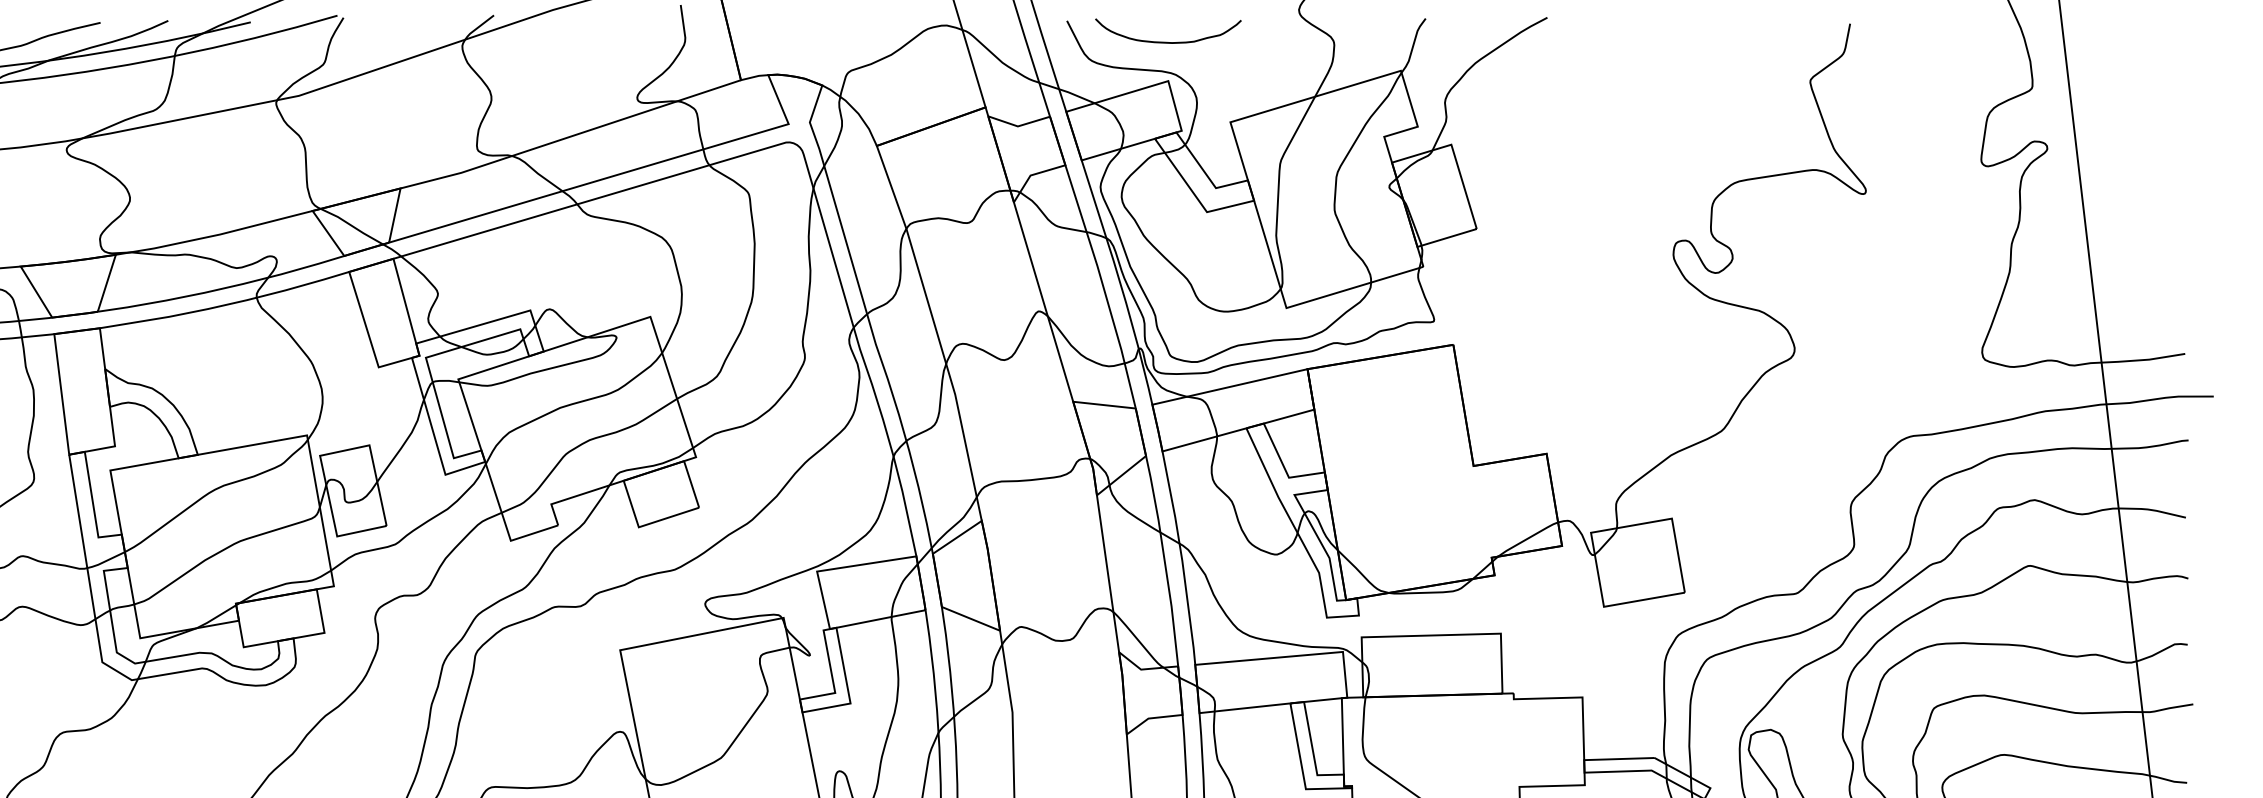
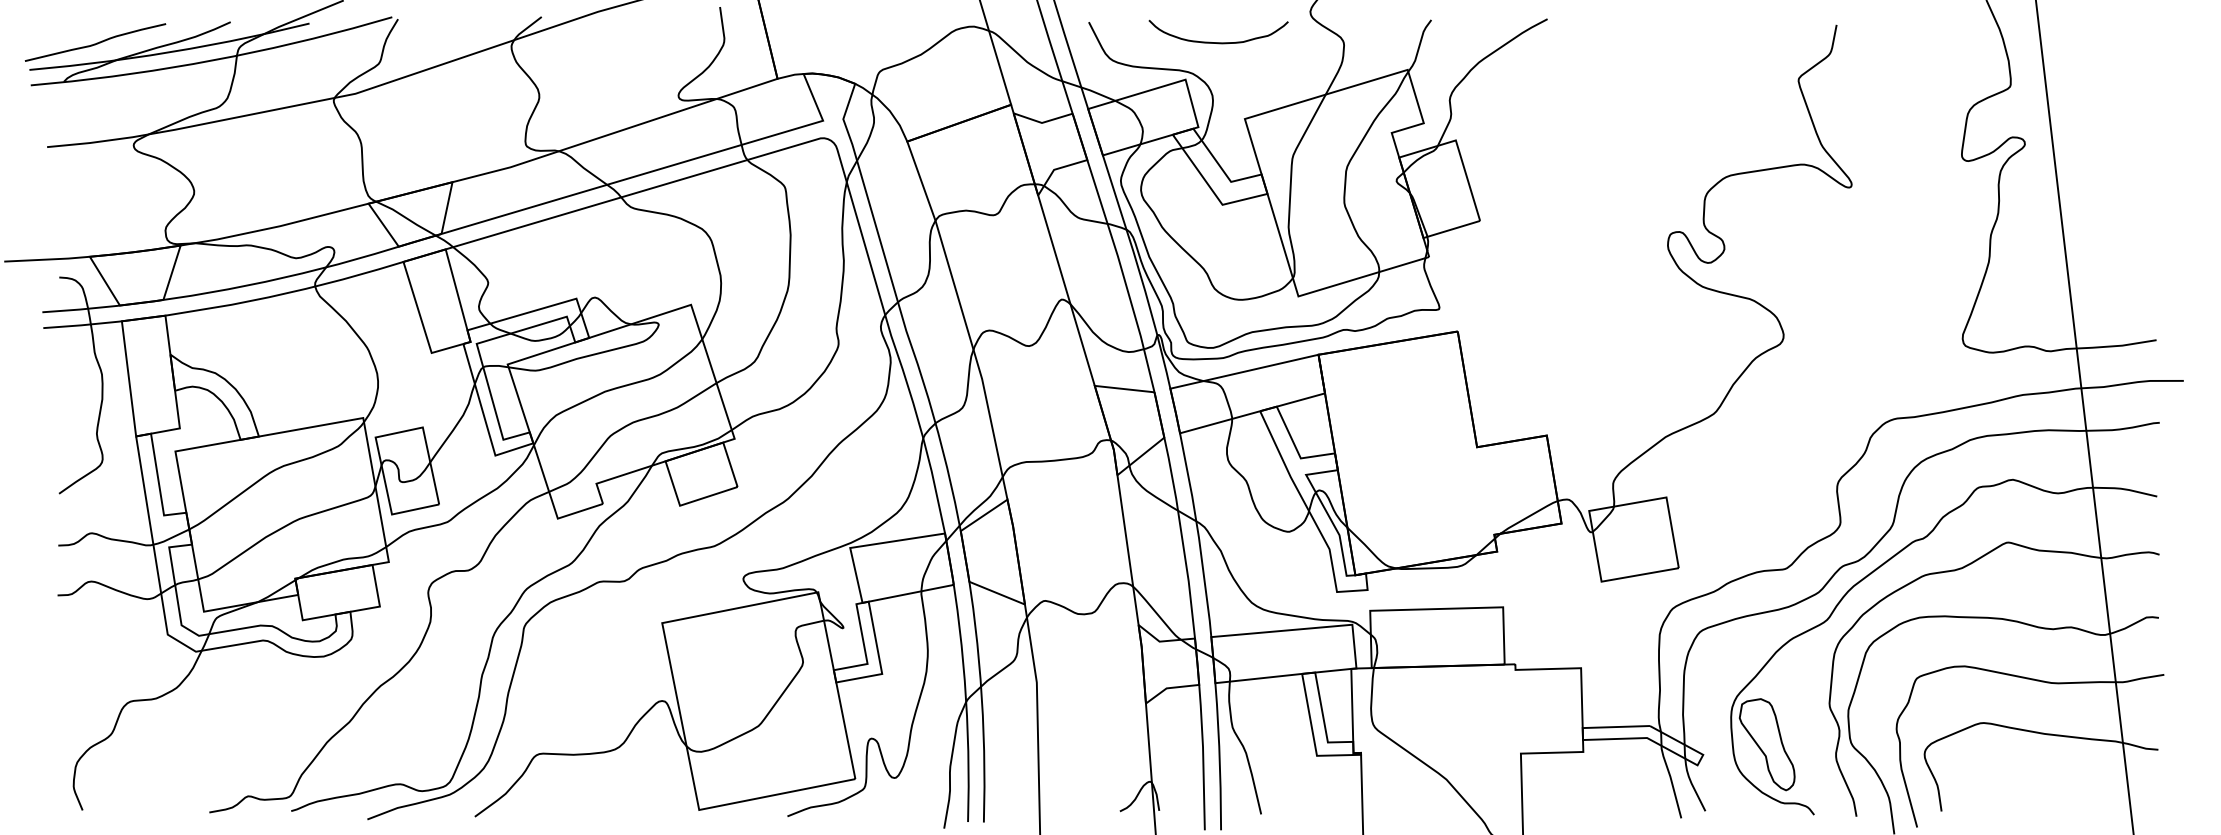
curve: (1168, 42) -> (1218, 42), moved

